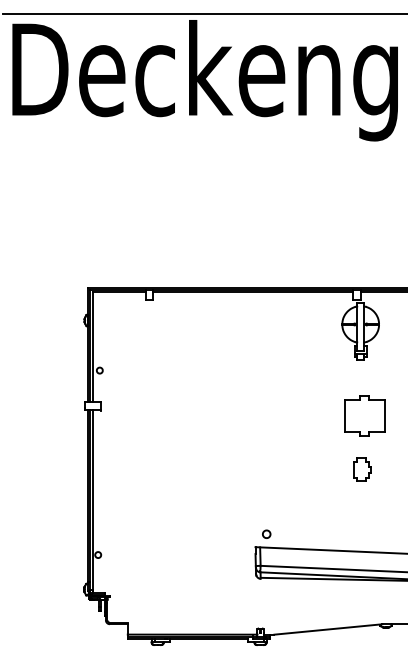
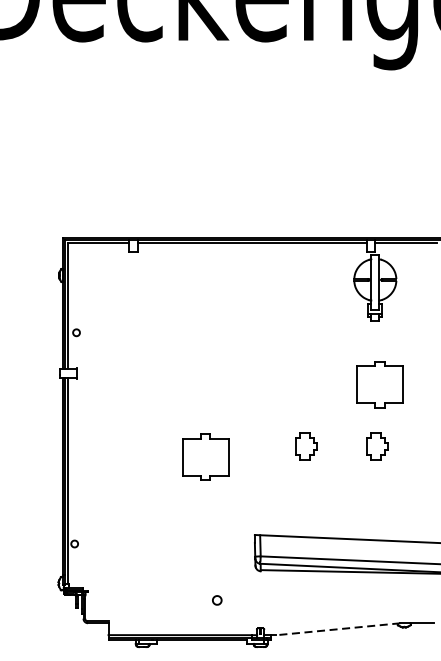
part: (300, 469) -> (306, 446), added
part: (212, 478) -> (205, 456), added
part: (266, 533) -> (217, 599), moved
line: (327, 629) -> (337, 629), solid -> dashed

